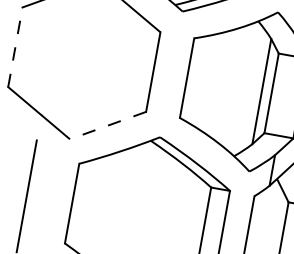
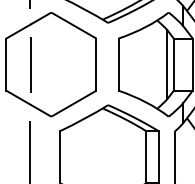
line: (15, 47) -> (6, 64), dashed -> solid
line: (52, 53) -> (30, 64), added
line: (107, 125) -> (73, 103), dashed -> solid

